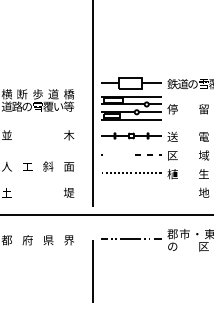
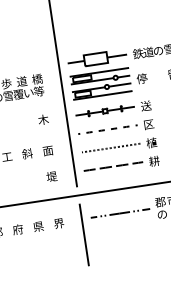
line: (115, 154) -> (92, 131), added
part: (139, 192) -> (121, 165), added
line: (92, 271) -> (84, 235), moved

